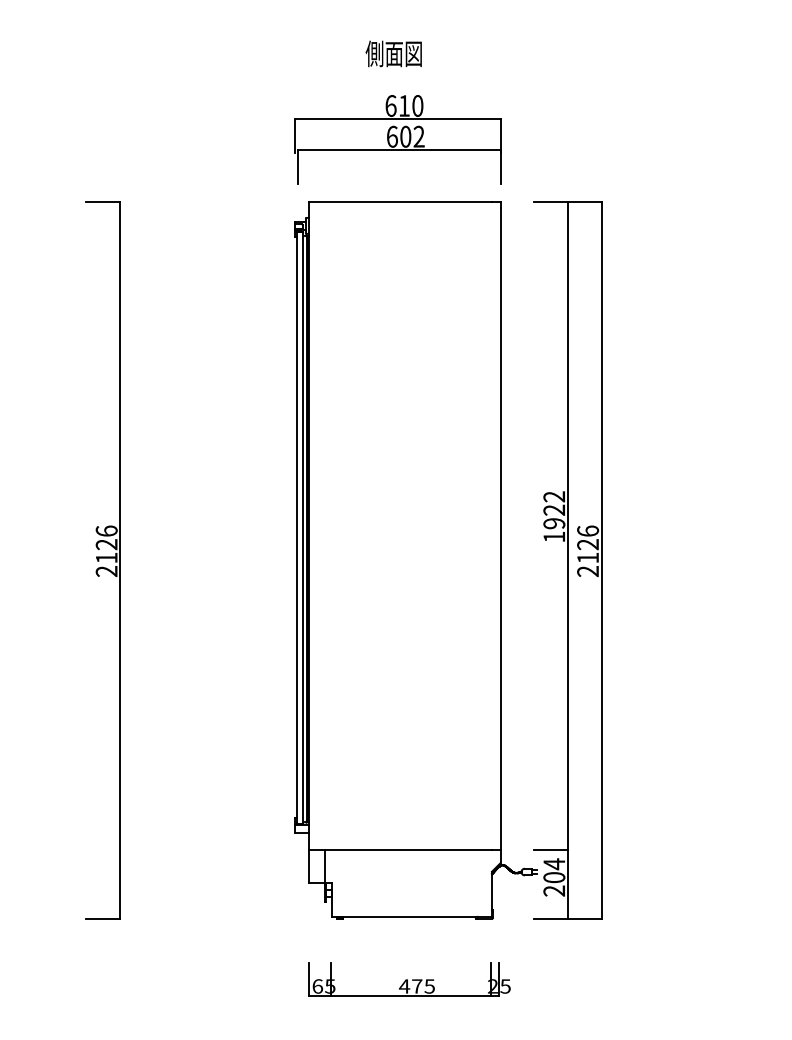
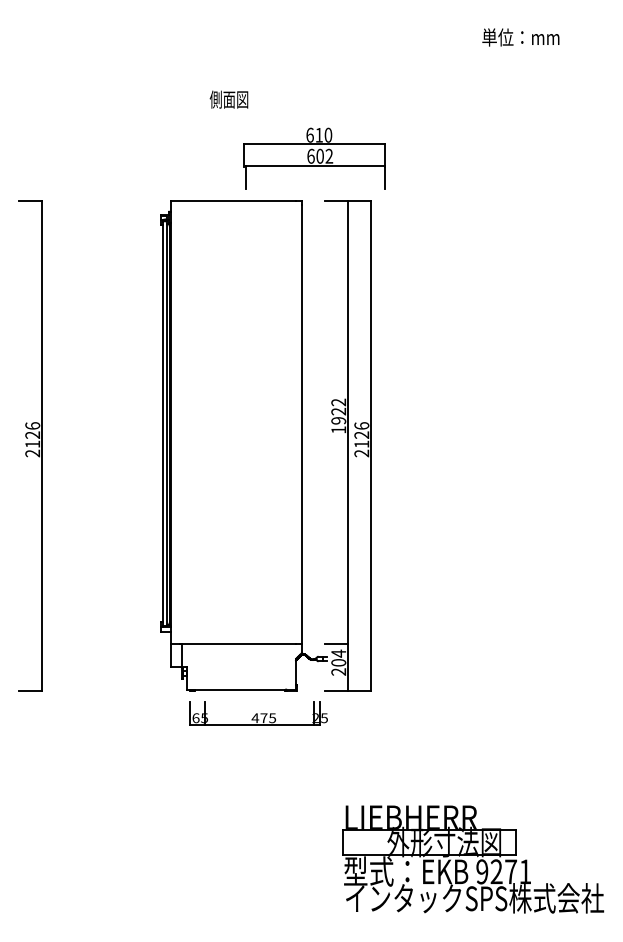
part: (397, 139) -> (314, 158), moved
part: (409, 979) -> (258, 713), moved

